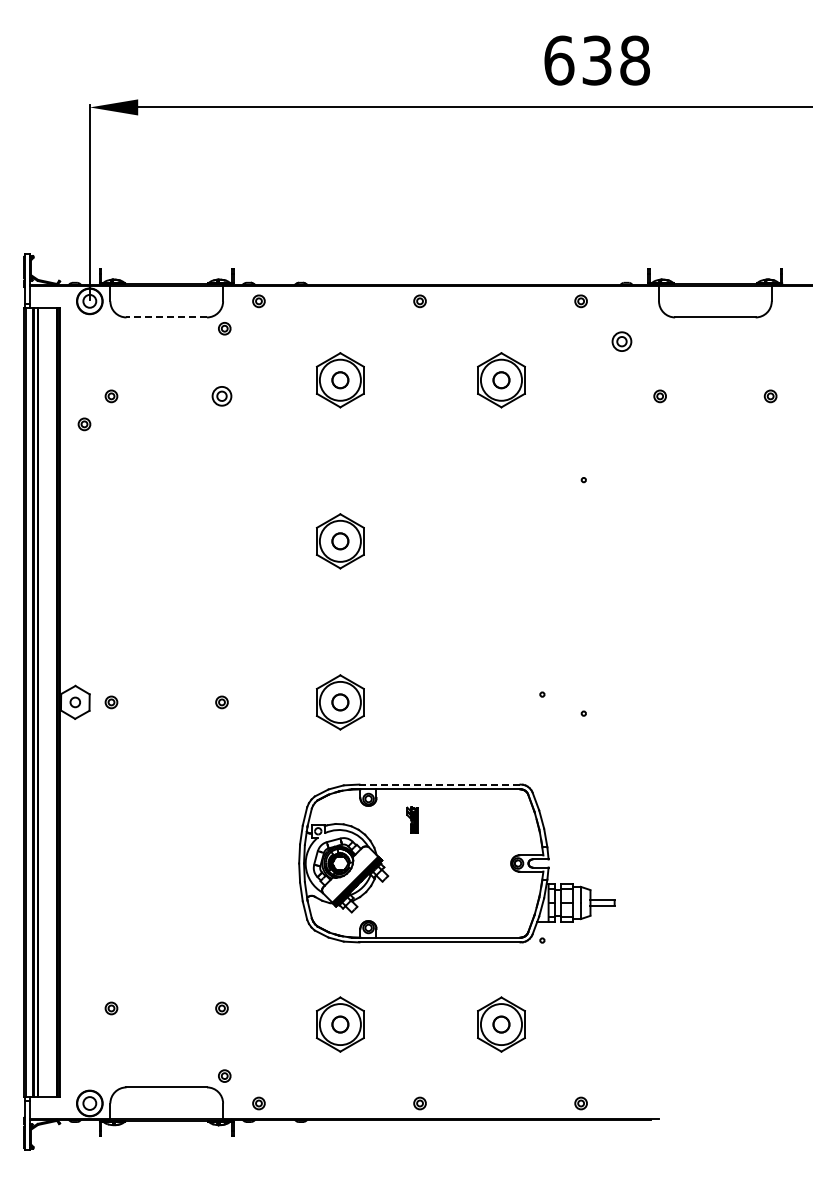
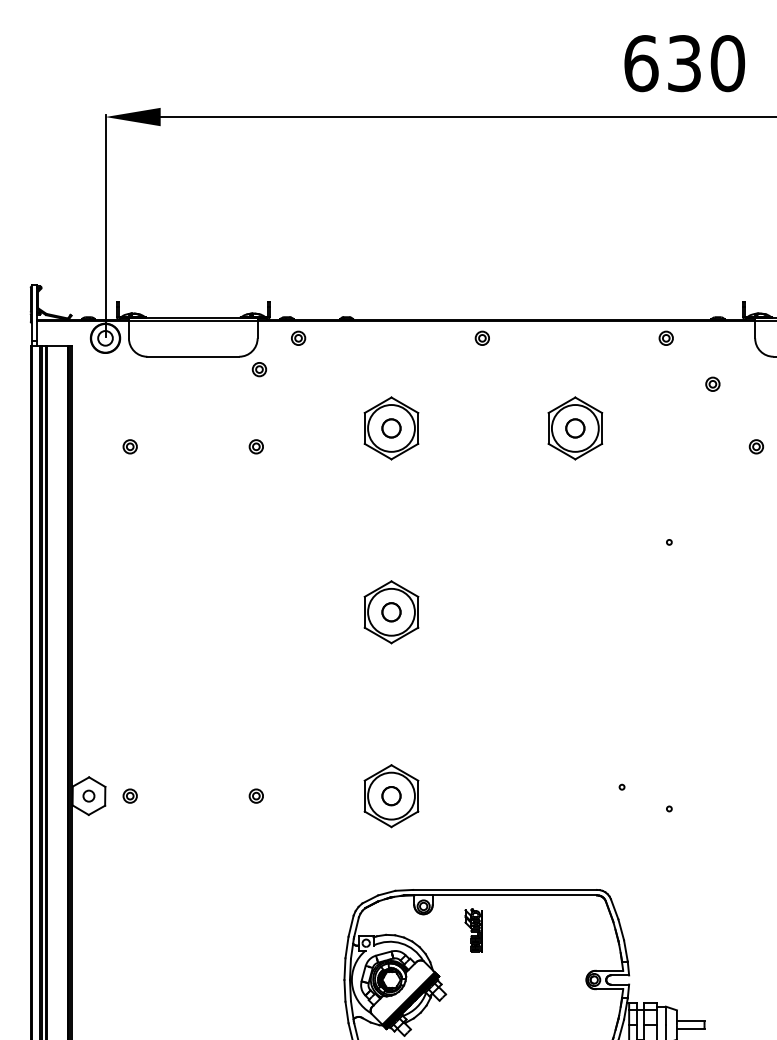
text: (635, 60) -> (728, 63), 638 -> 630
line: (166, 317) -> (193, 356), dashed -> solid
part: (621, 341) -> (712, 384), size x0.62
part: (221, 396) -> (255, 446), size x0.62
part: (84, 424) -> (99, 478), removed
line: (439, 784) -> (504, 889), dashed -> solid
part: (412, 819) -> (473, 929), size x1.43

